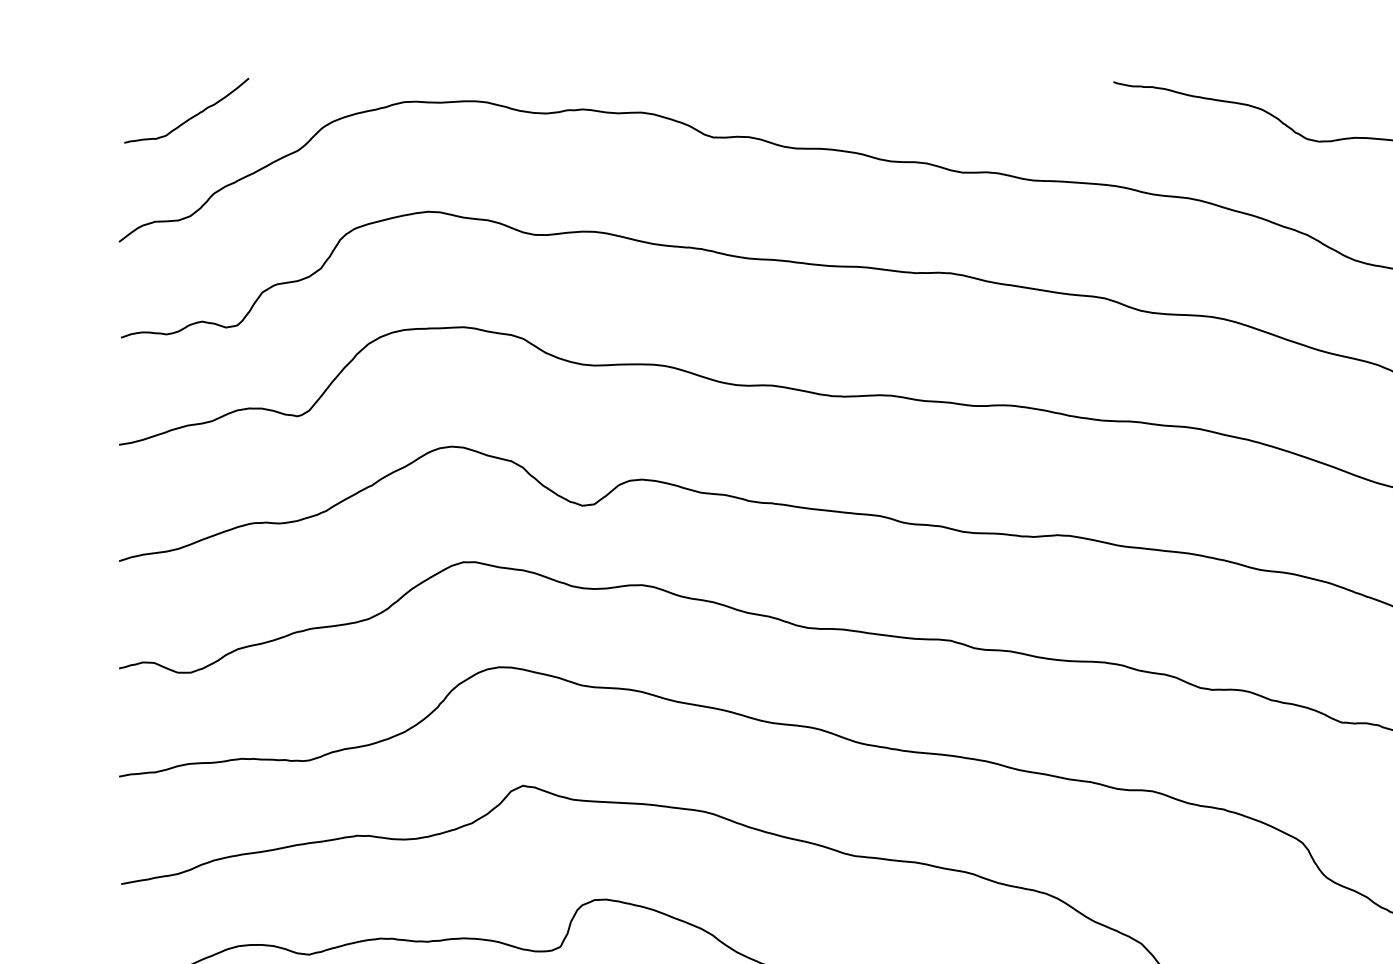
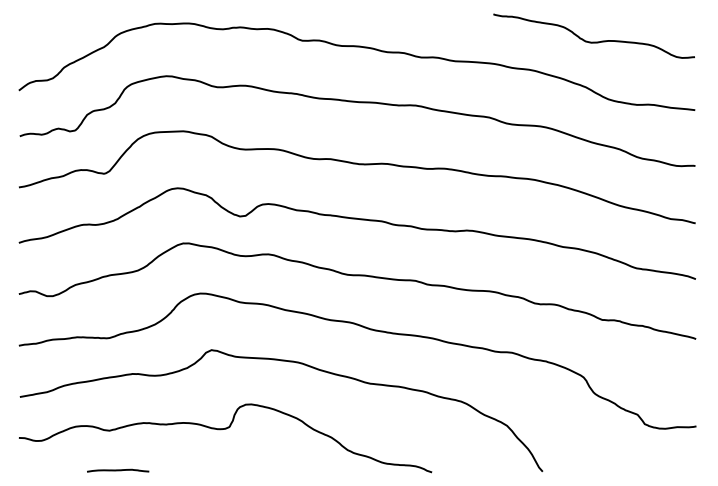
curve: (193, 113) -> (54, 29), removed

